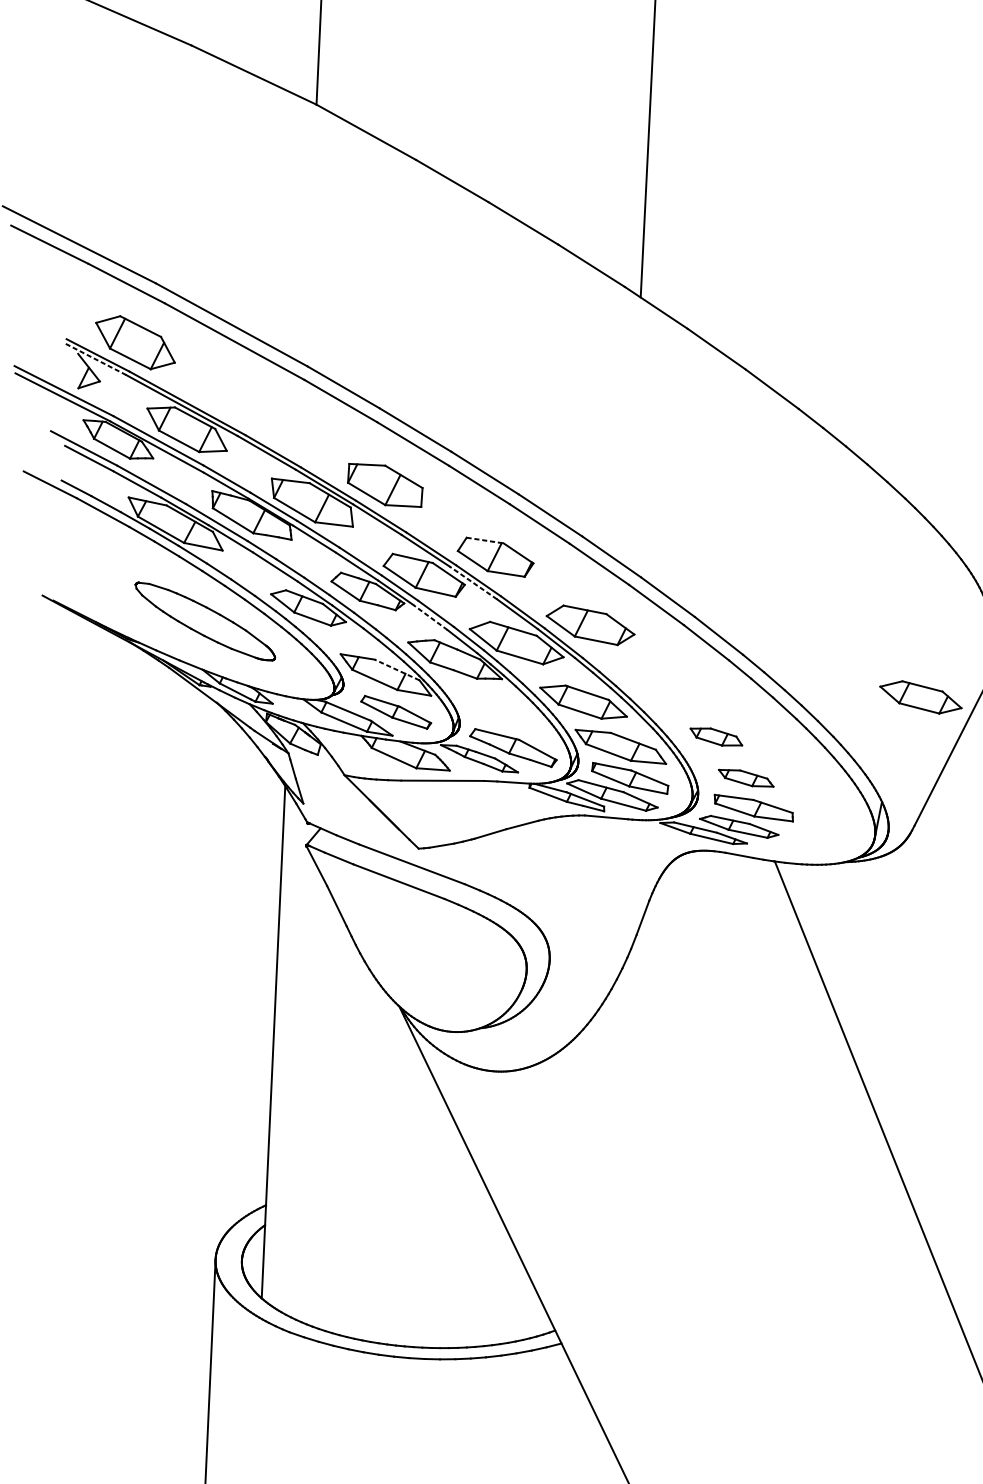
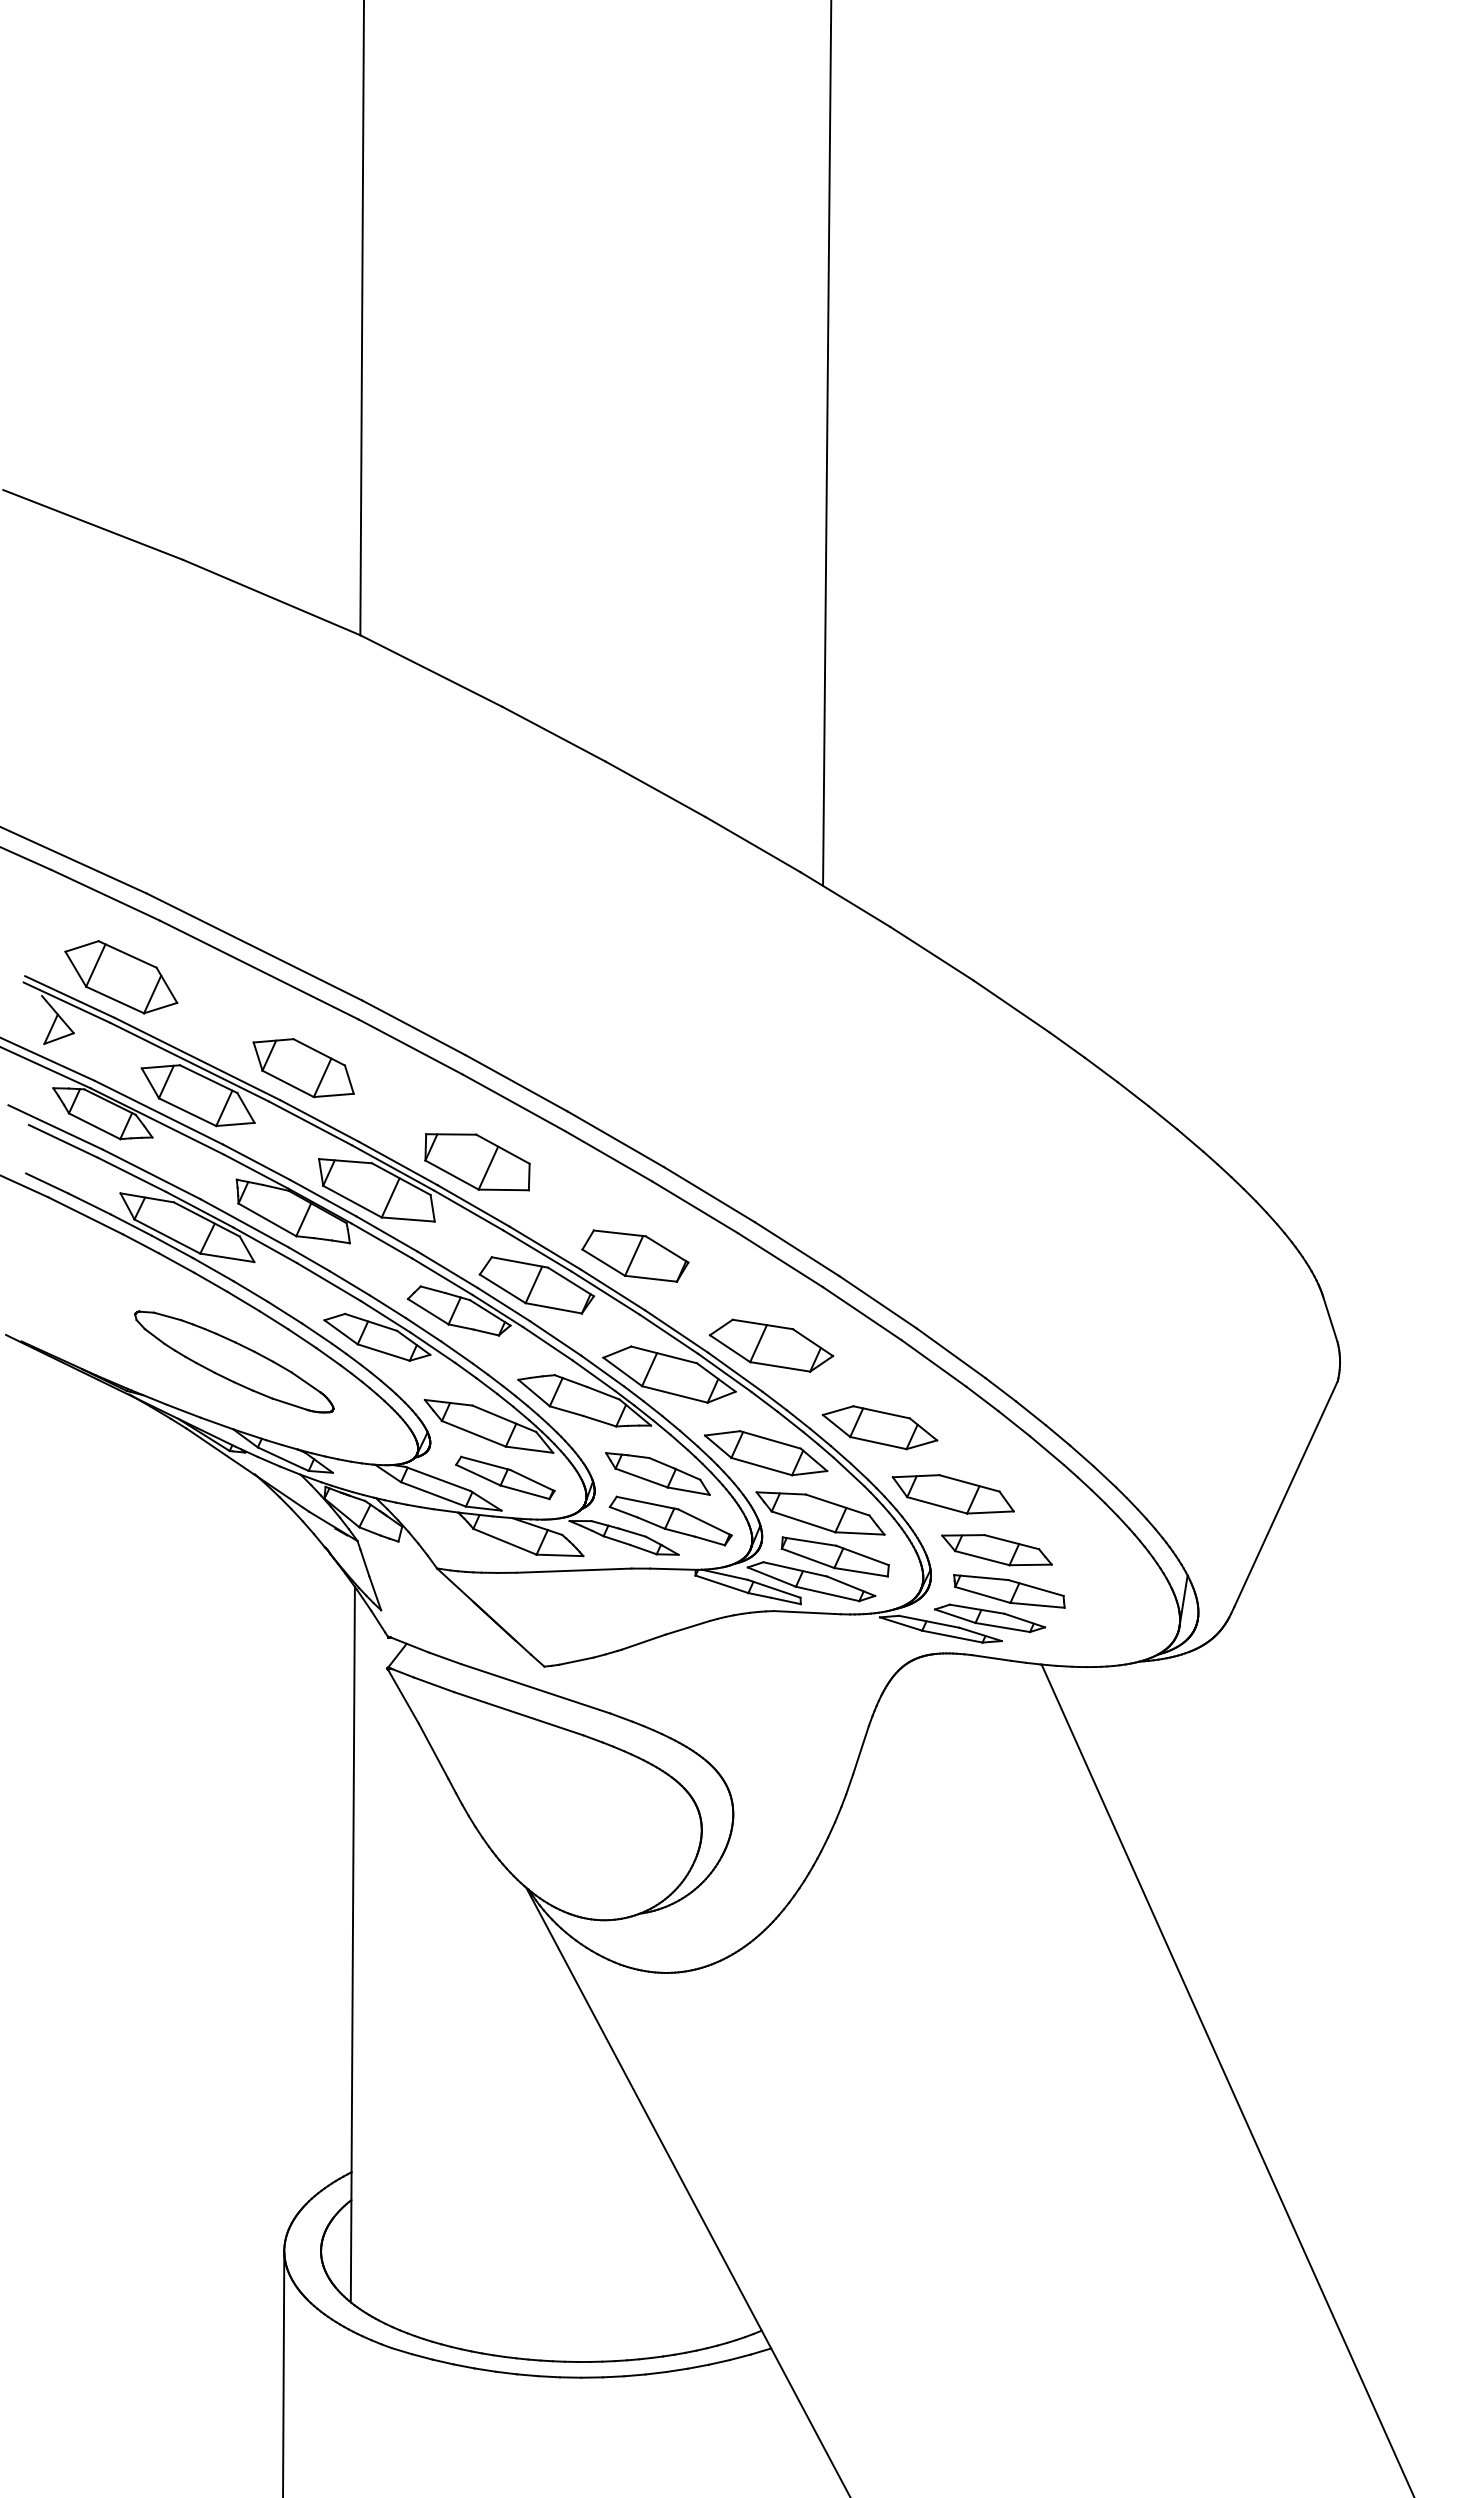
line: (96, 359) -> (67, 1002), dashed -> solid
part: (263, 413) -> (303, 1068), added
line: (485, 540) -> (620, 1233), dashed -> solid
line: (473, 582) -> (605, 1292), dashed -> solid
line: (430, 617) -> (547, 1343), dashed -> solid
line: (397, 669) -> (504, 1418), dashed -> solid
part: (920, 697) -> (879, 1427), moved
part: (505, 713) -> (657, 1473), added
part: (715, 737) -> (952, 1494), size x1.67
part: (745, 778) -> (996, 1550), size x1.43

